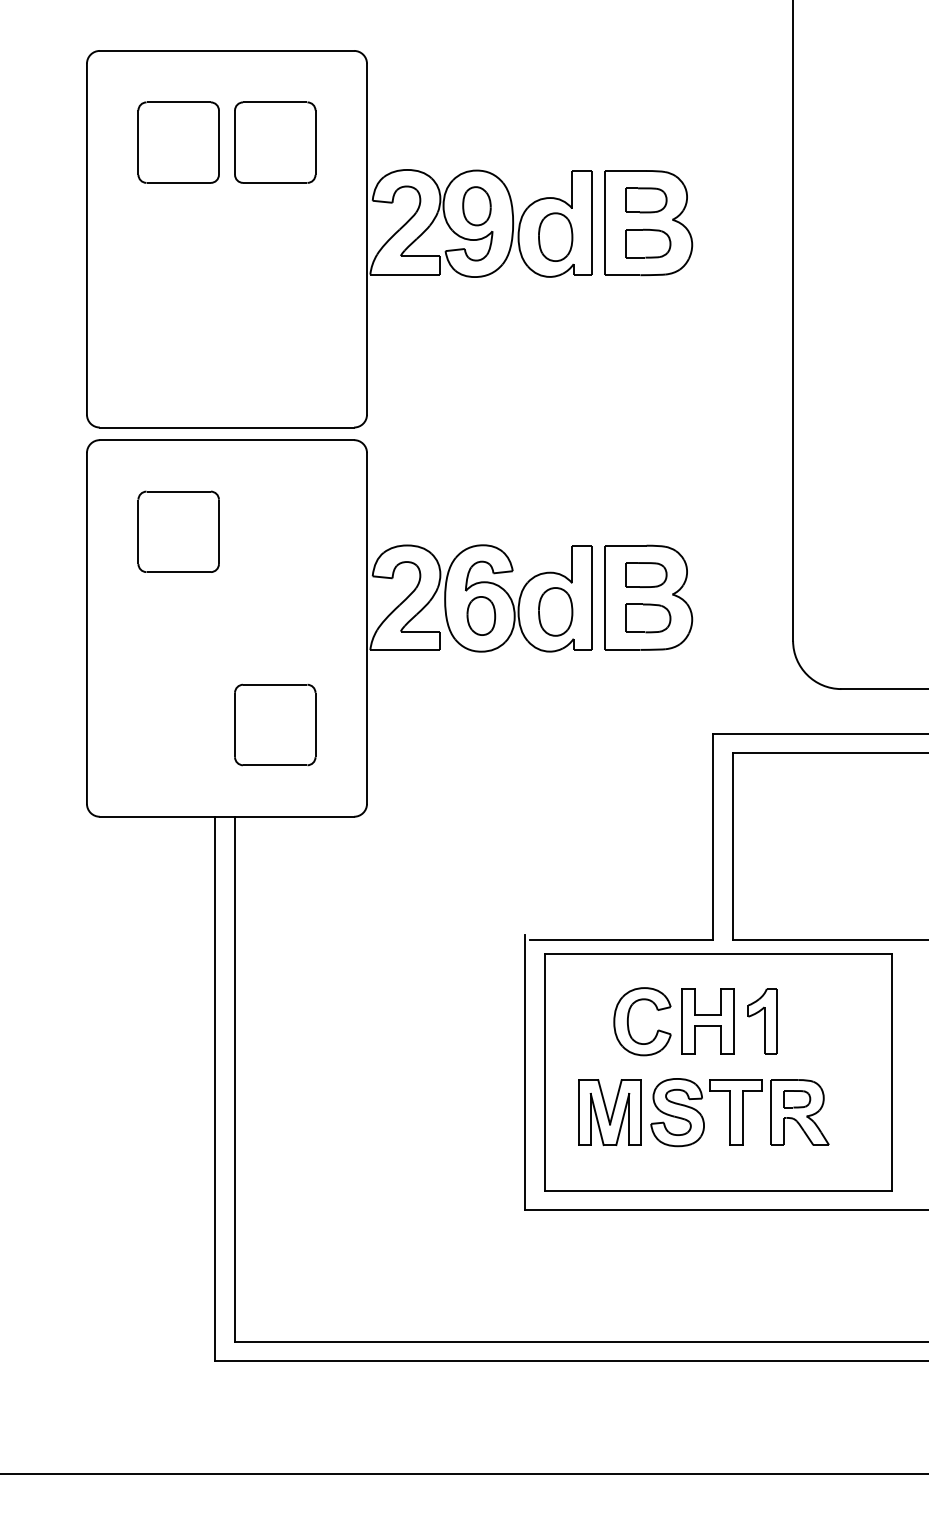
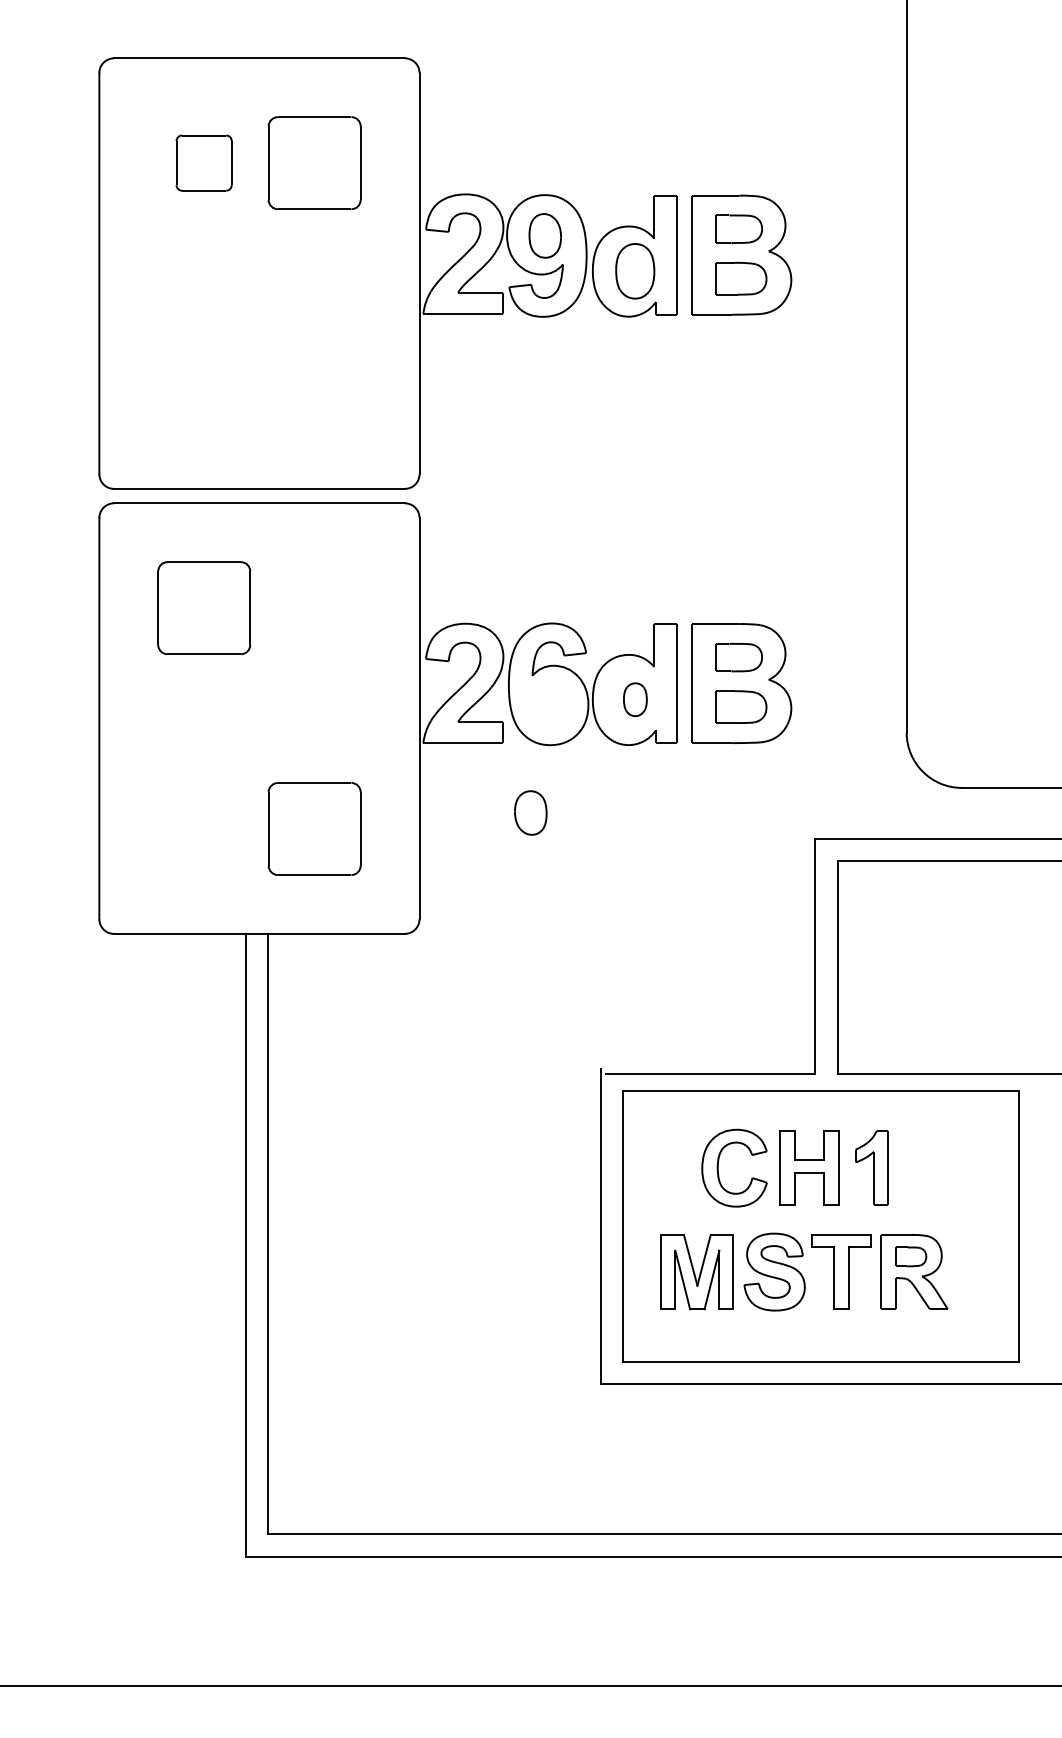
part: (178, 142) -> (204, 163), size x0.6
part: (555, 611) -> (635, 699), size x0.6
part: (481, 615) -> (531, 812), moved

